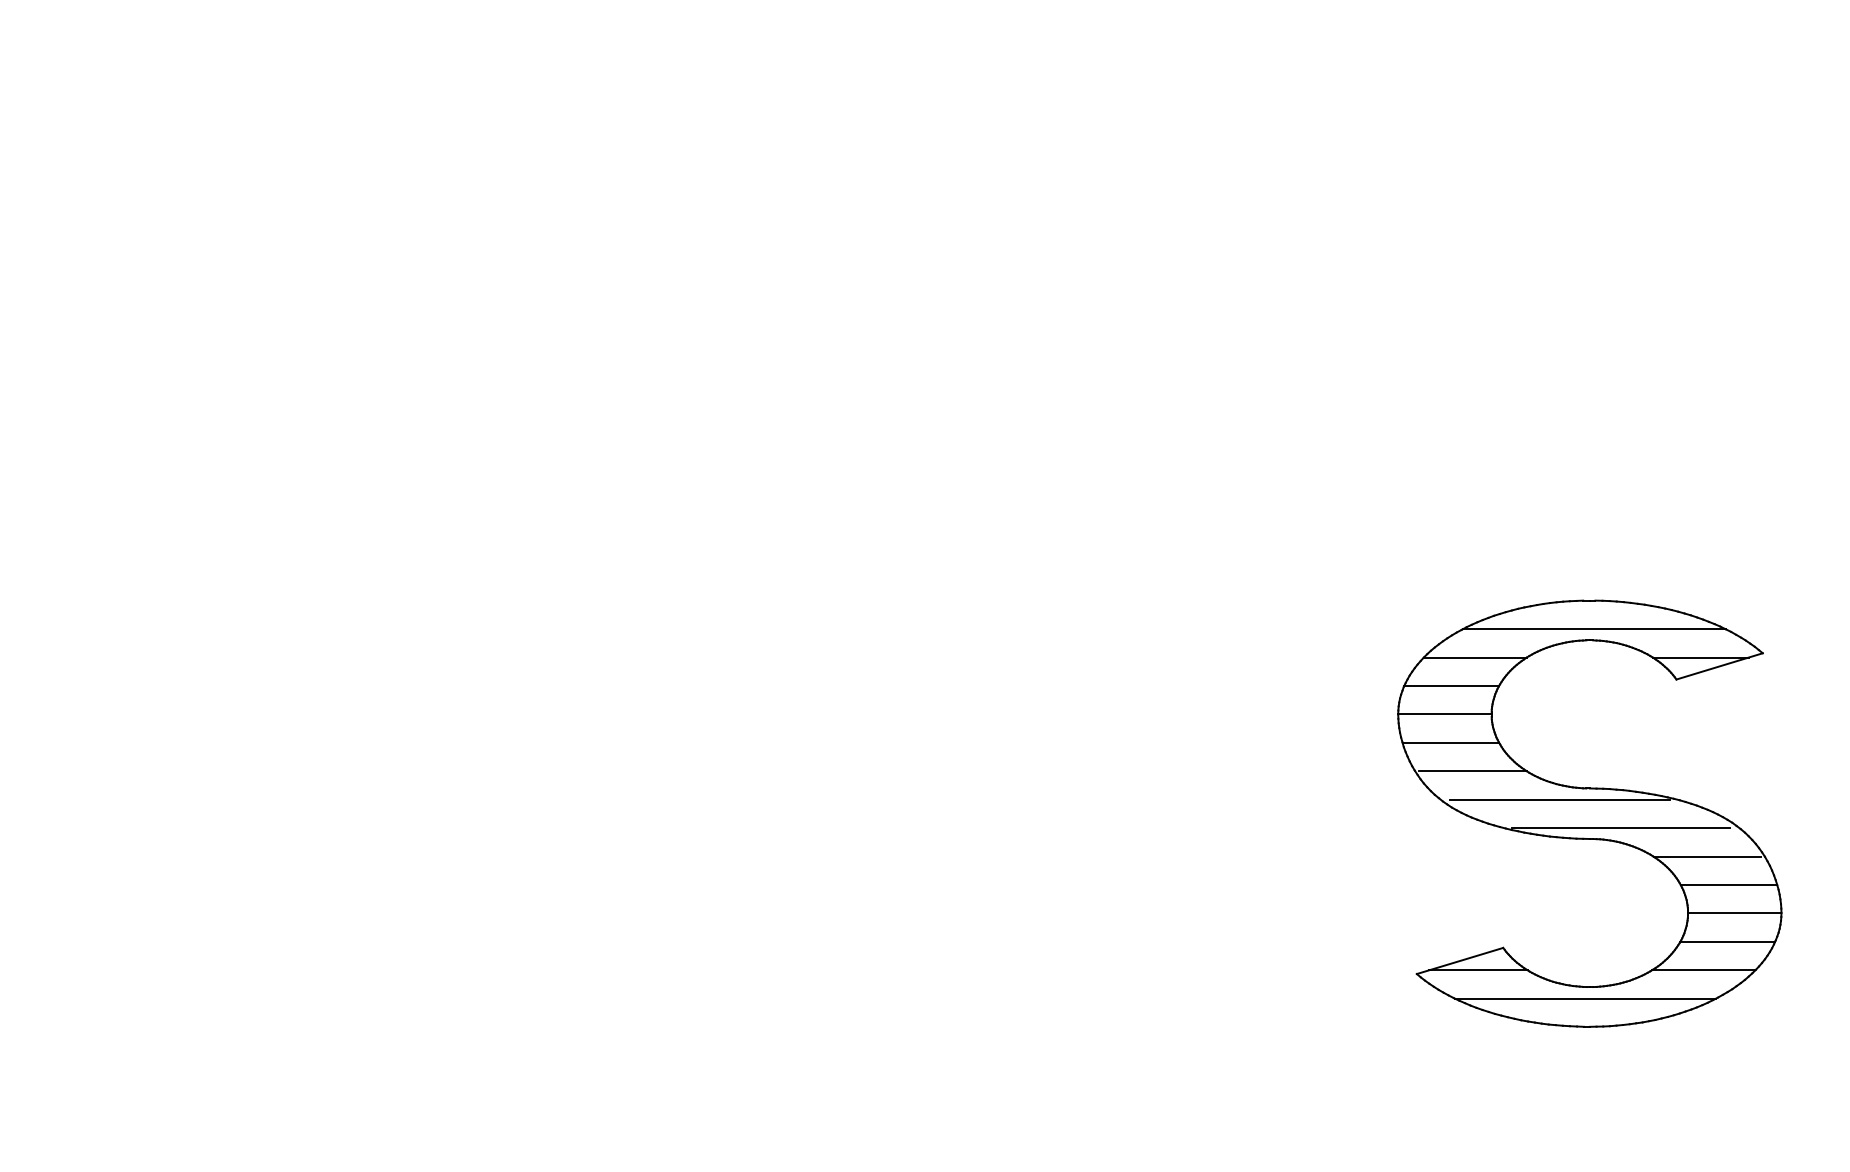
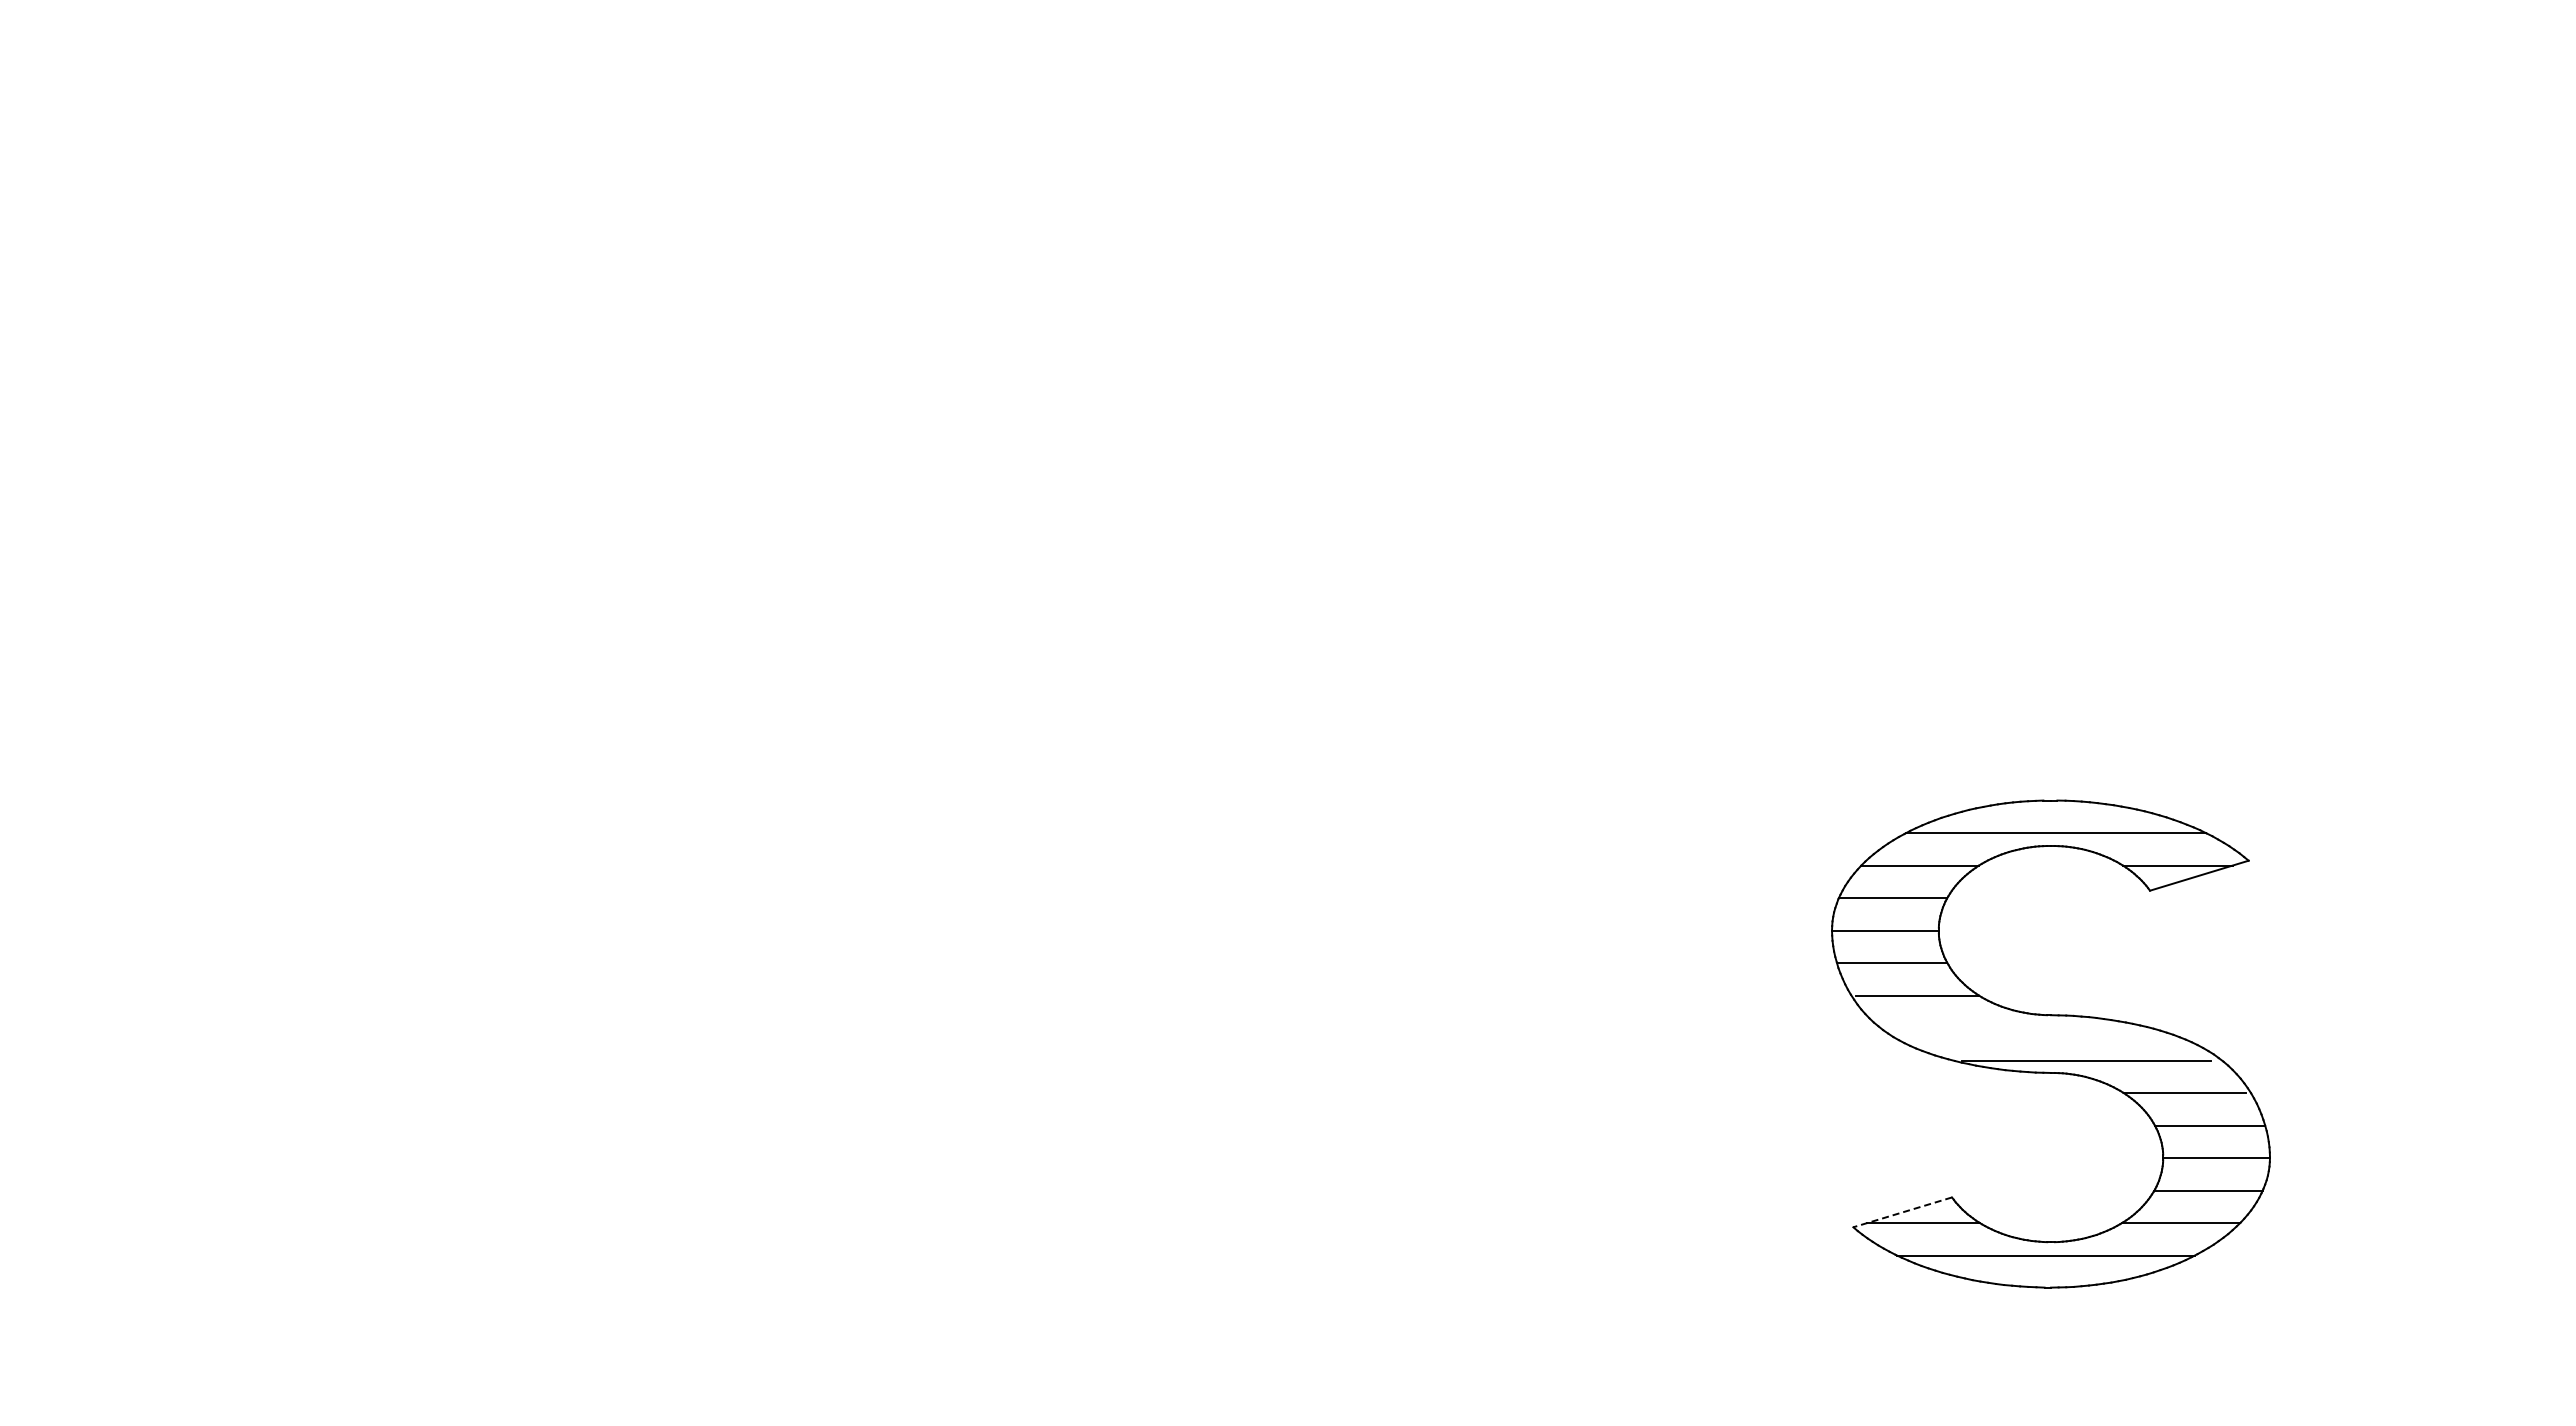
line: (1559, 800) -> (2016, 1028), removed
line: (1459, 961) -> (1902, 1212), solid -> dashed

